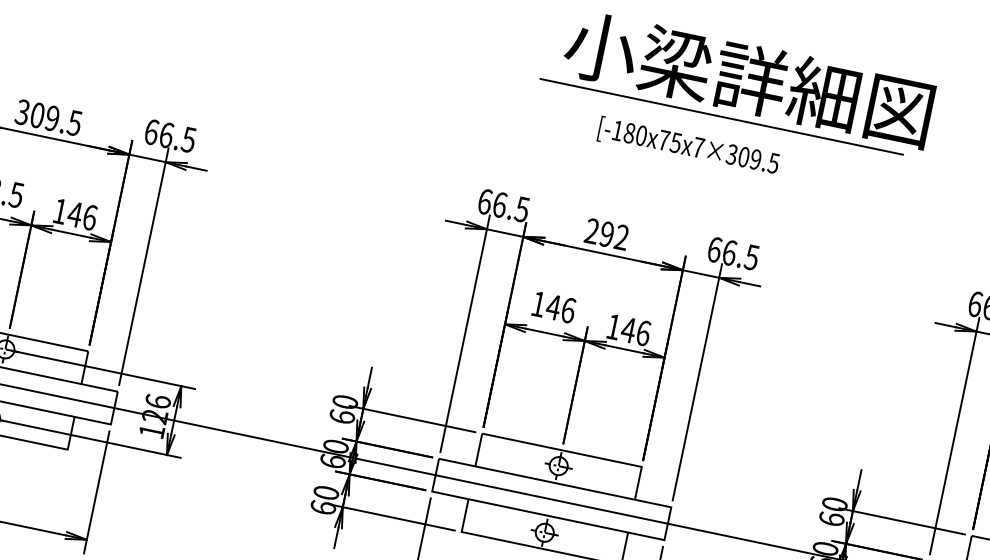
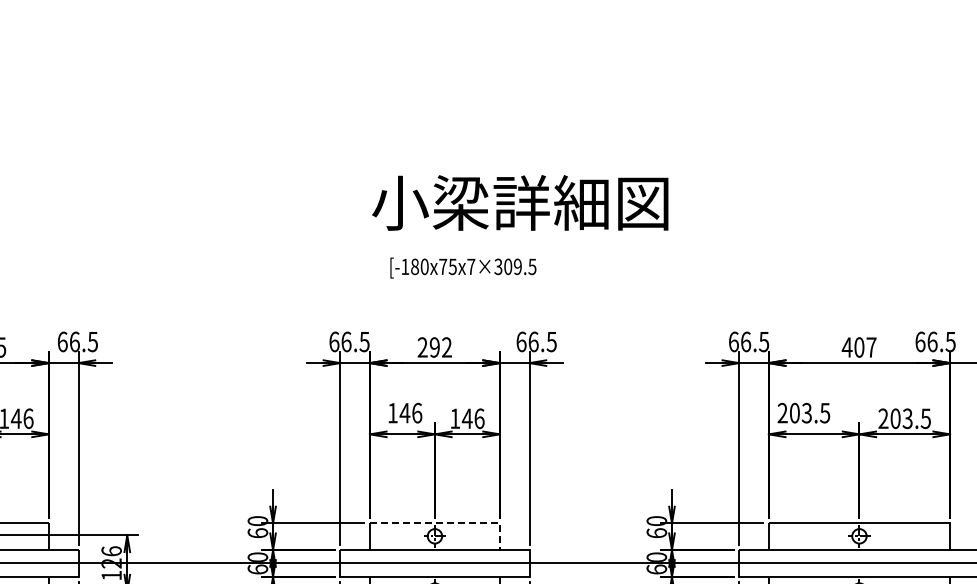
line: (720, 117) -> (504, 237), removed
text: (688, 146) -> (463, 267), moved
line: (579, 454) -> (449, 523), solid -> dashed

